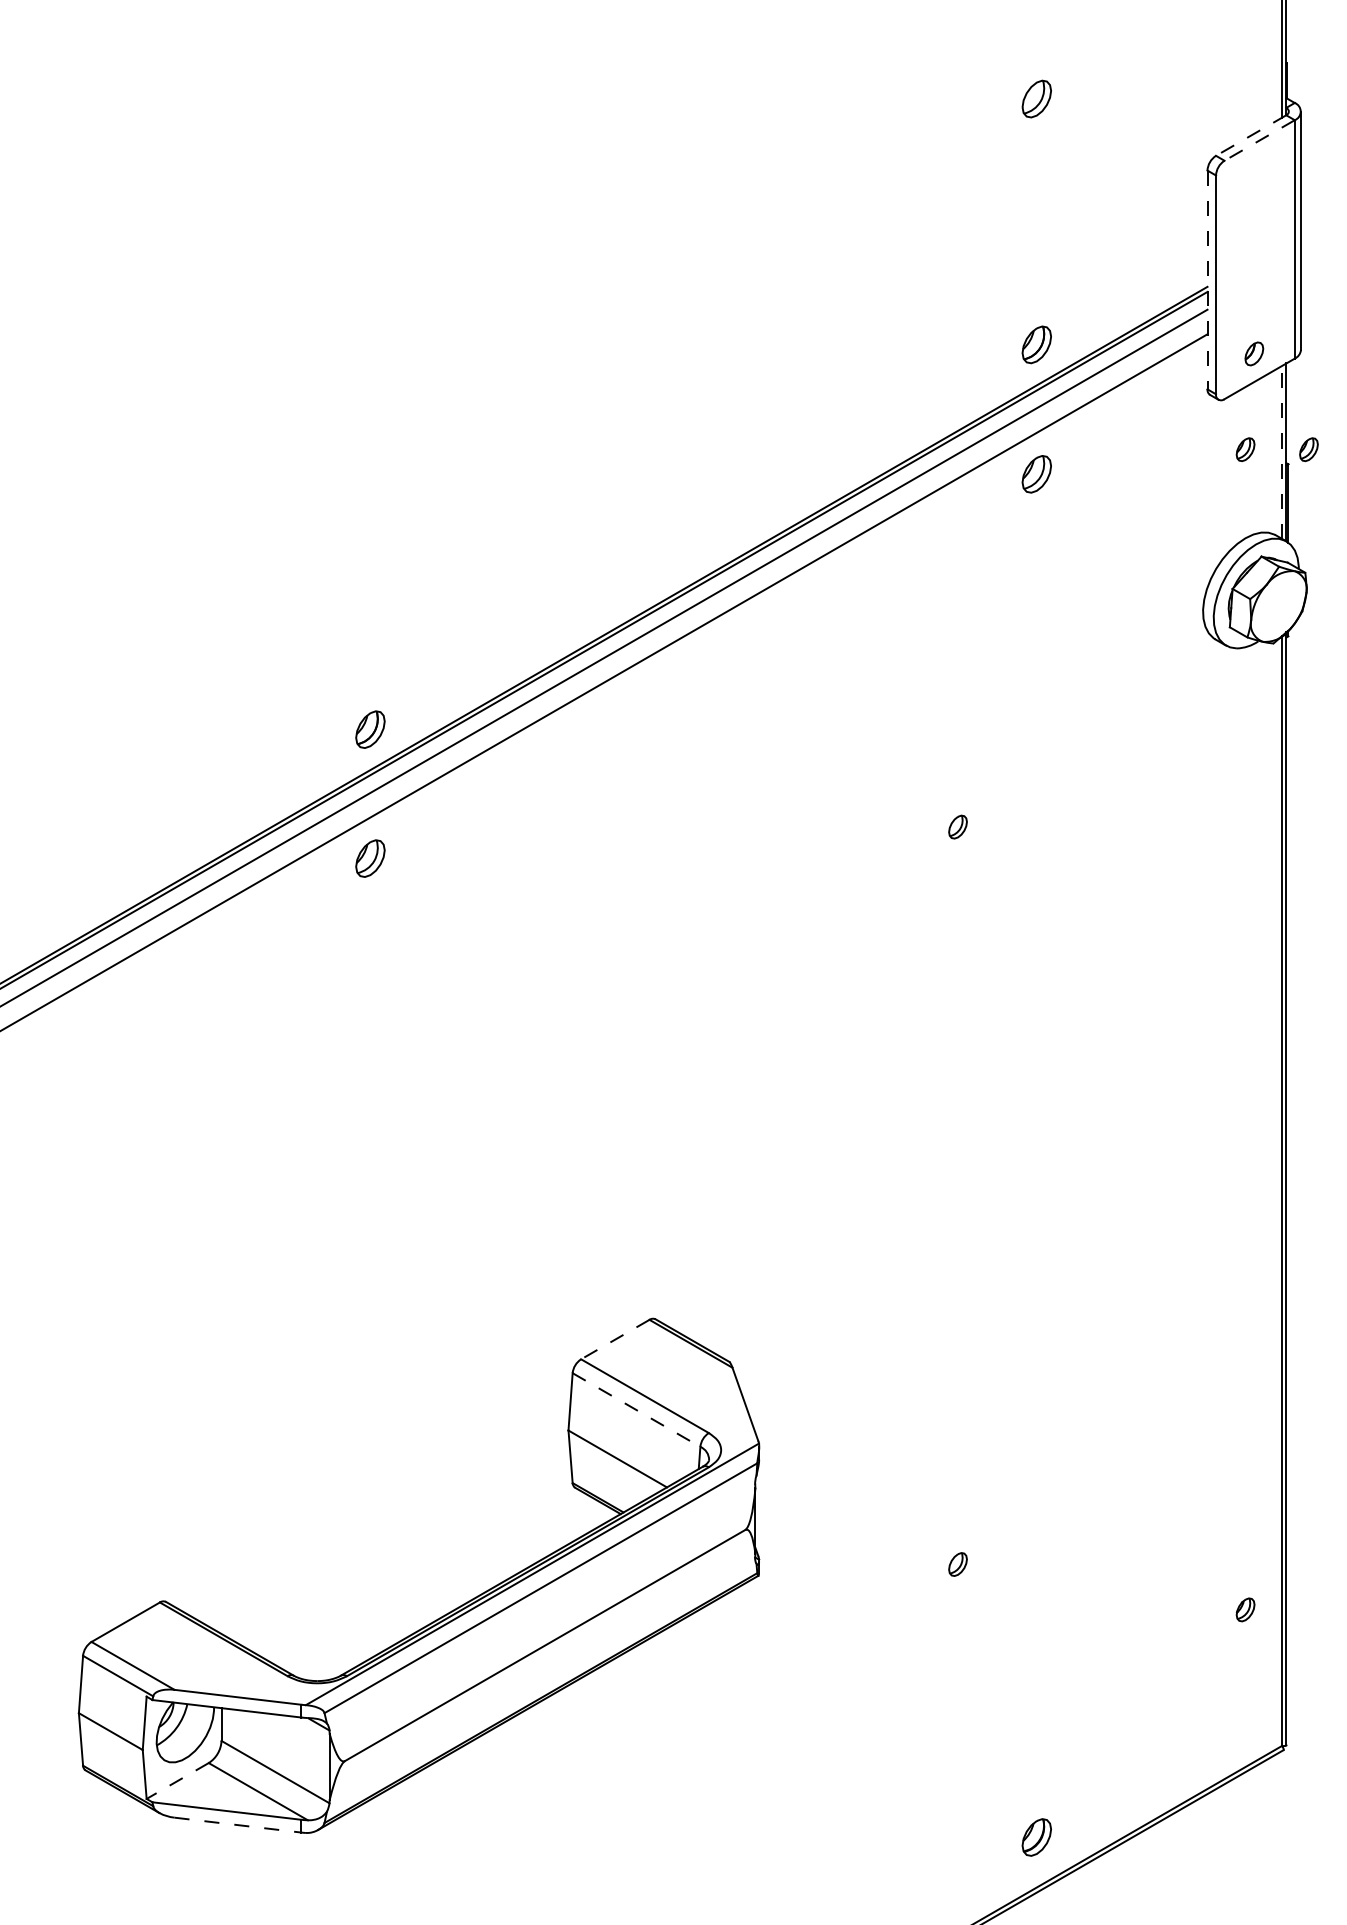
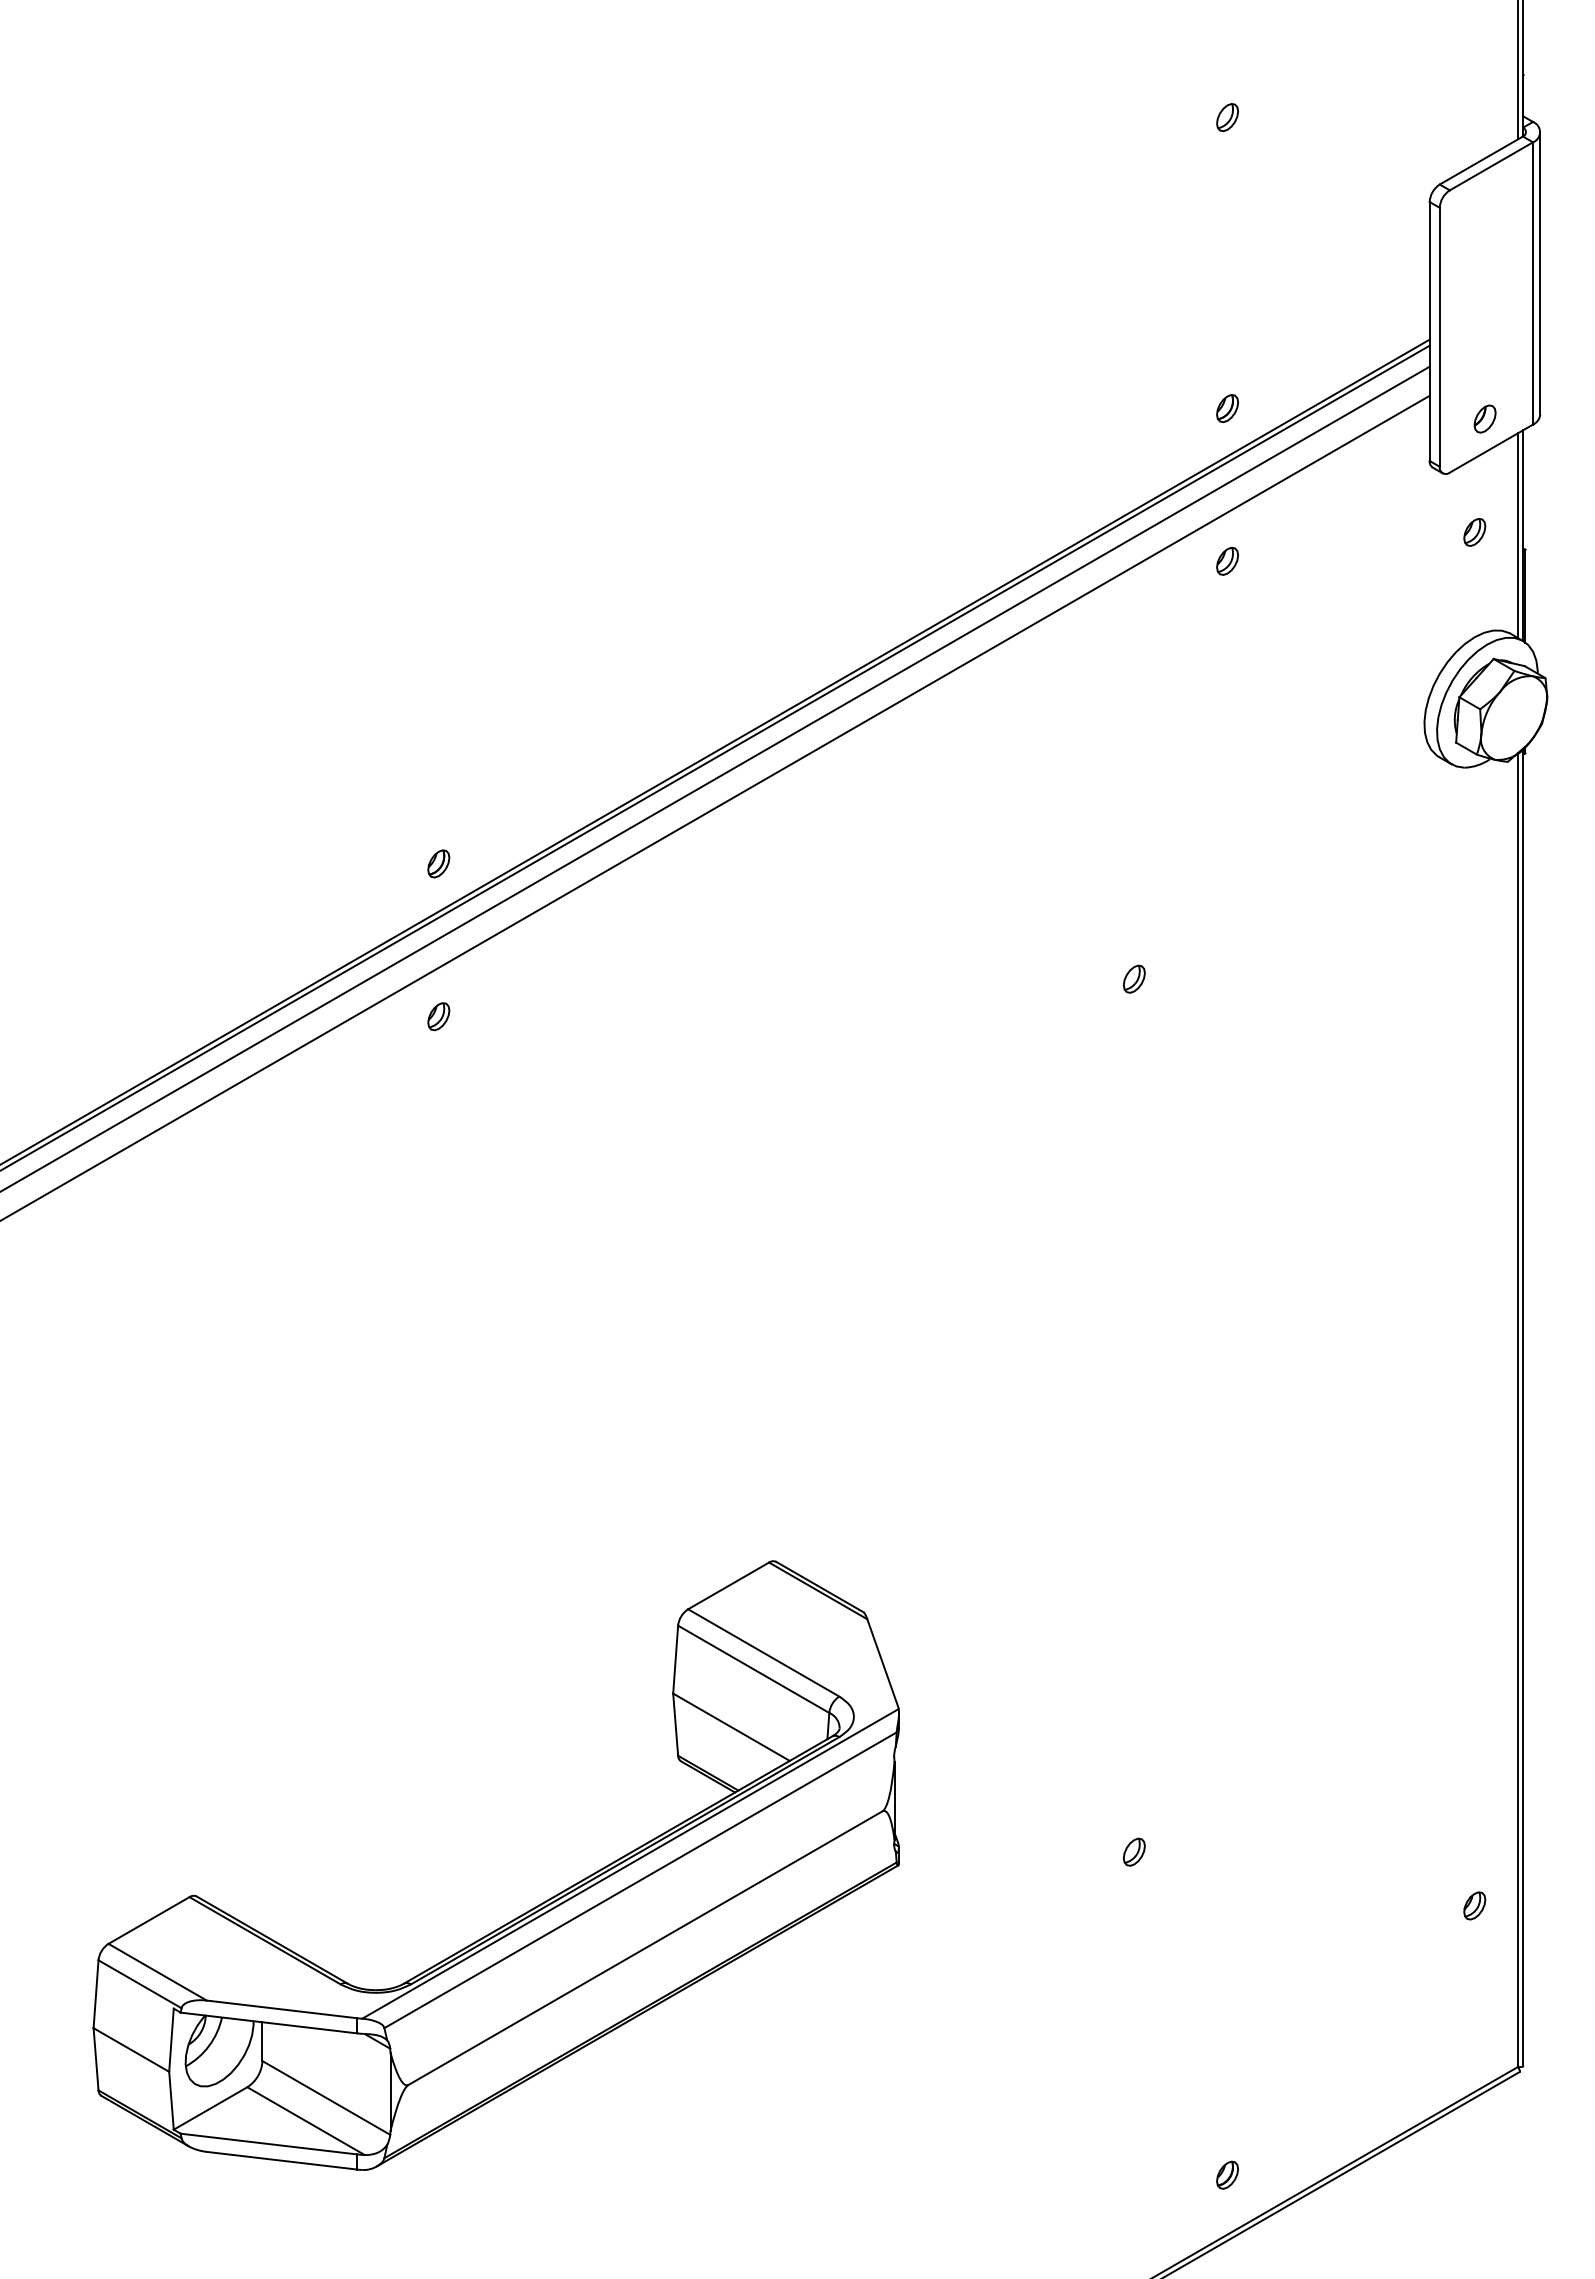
part: (1036, 99) -> (1227, 117), size x0.62
line: (1250, 135) -> (1480, 160), dashed -> solid
line: (1259, 140) -> (1491, 166), dashed -> solid
line: (1207, 279) -> (1429, 331), dashed -> solid
part: (1036, 345) -> (1227, 408), size x0.62
part: (1308, 449) -> (1549, 532), removed
line: (1281, 452) -> (1517, 535), dashed -> solid
part: (1036, 473) -> (1227, 560), size x0.62
part: (370, 729) -> (438, 863), size x0.62
part: (370, 858) -> (438, 1016), size x0.62
line: (615, 1339) -> (728, 1585), dashed -> solid
line: (637, 1410) -> (754, 1669), dashed -> solid
line: (177, 1781) -> (210, 2108), dashed -> solid
line: (237, 1824) -> (281, 2160), dashed -> solid
part: (1036, 1836) -> (1227, 2174), size x0.62

